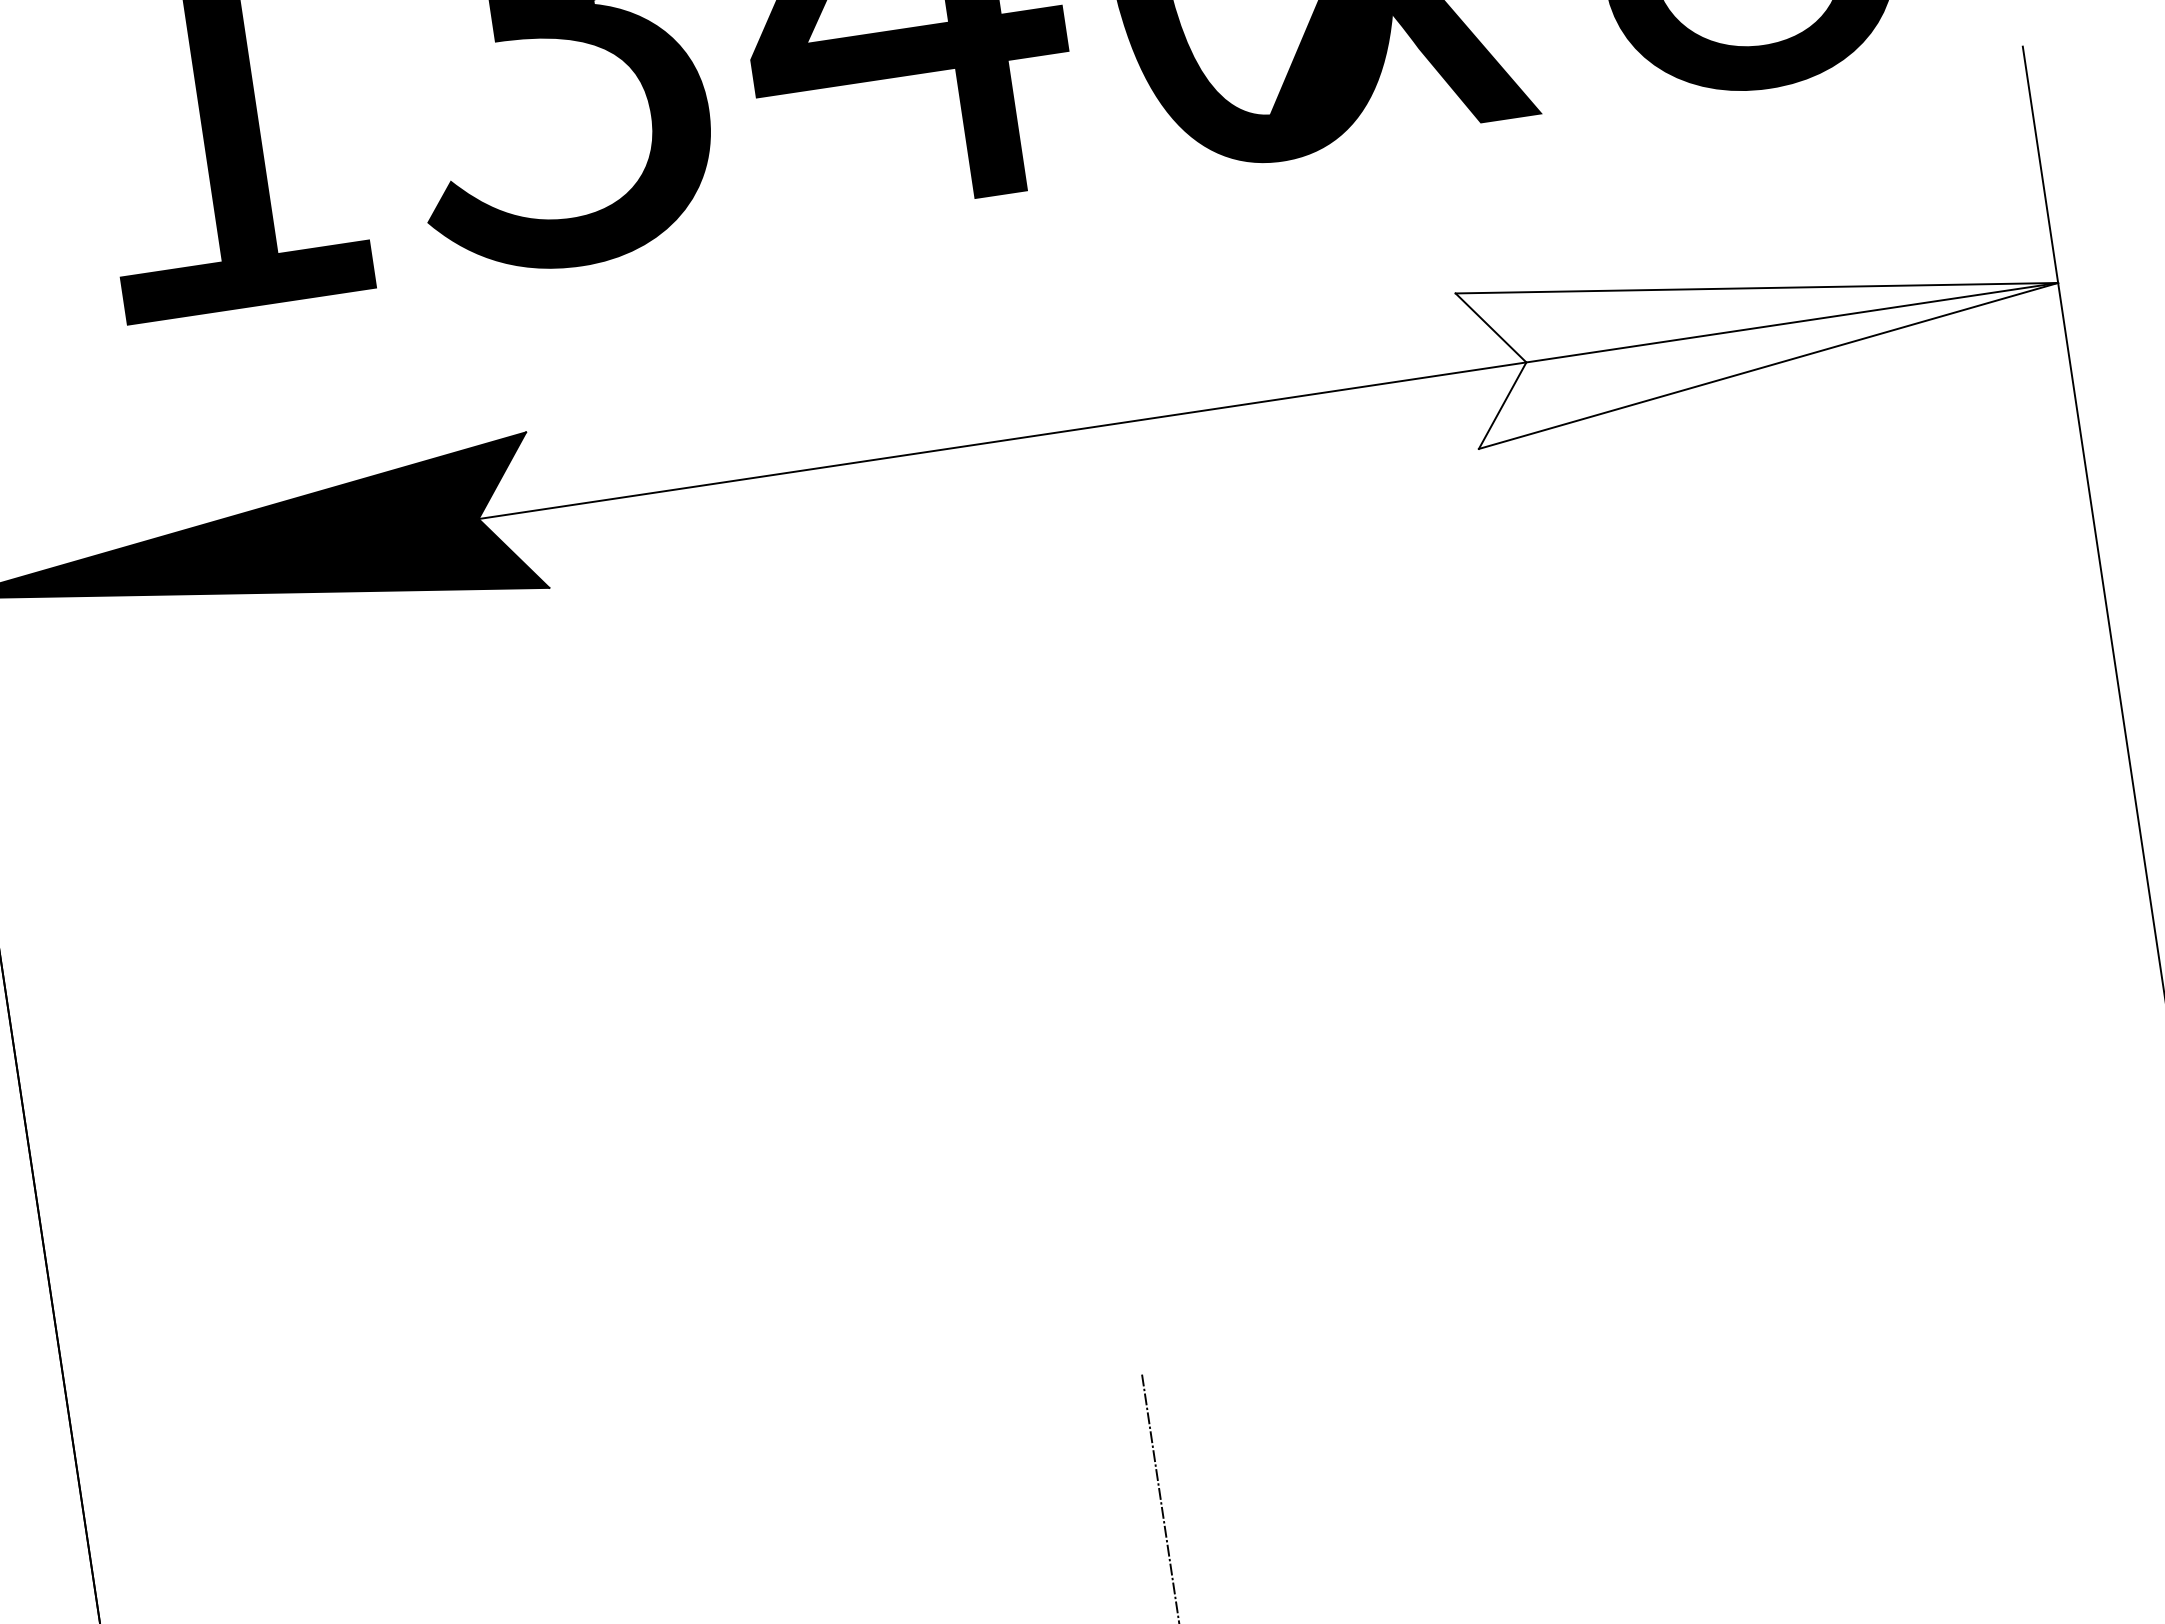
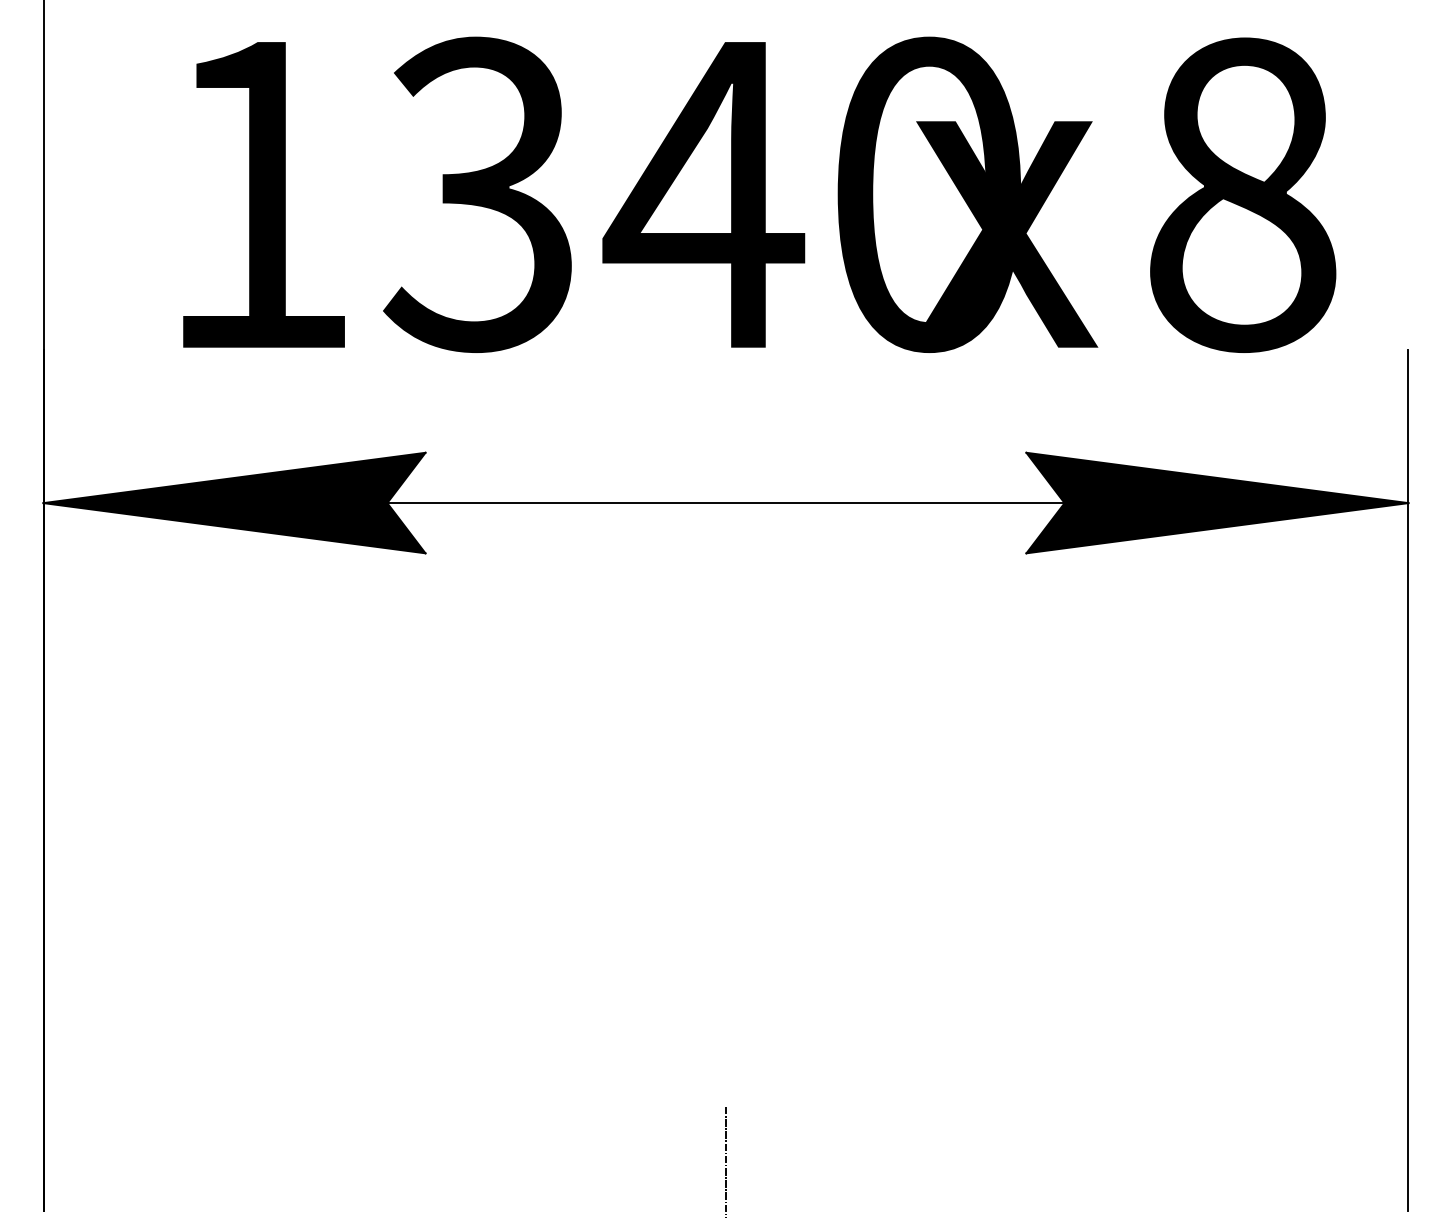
fill: (1762, 326) -> (1217, 502), added

